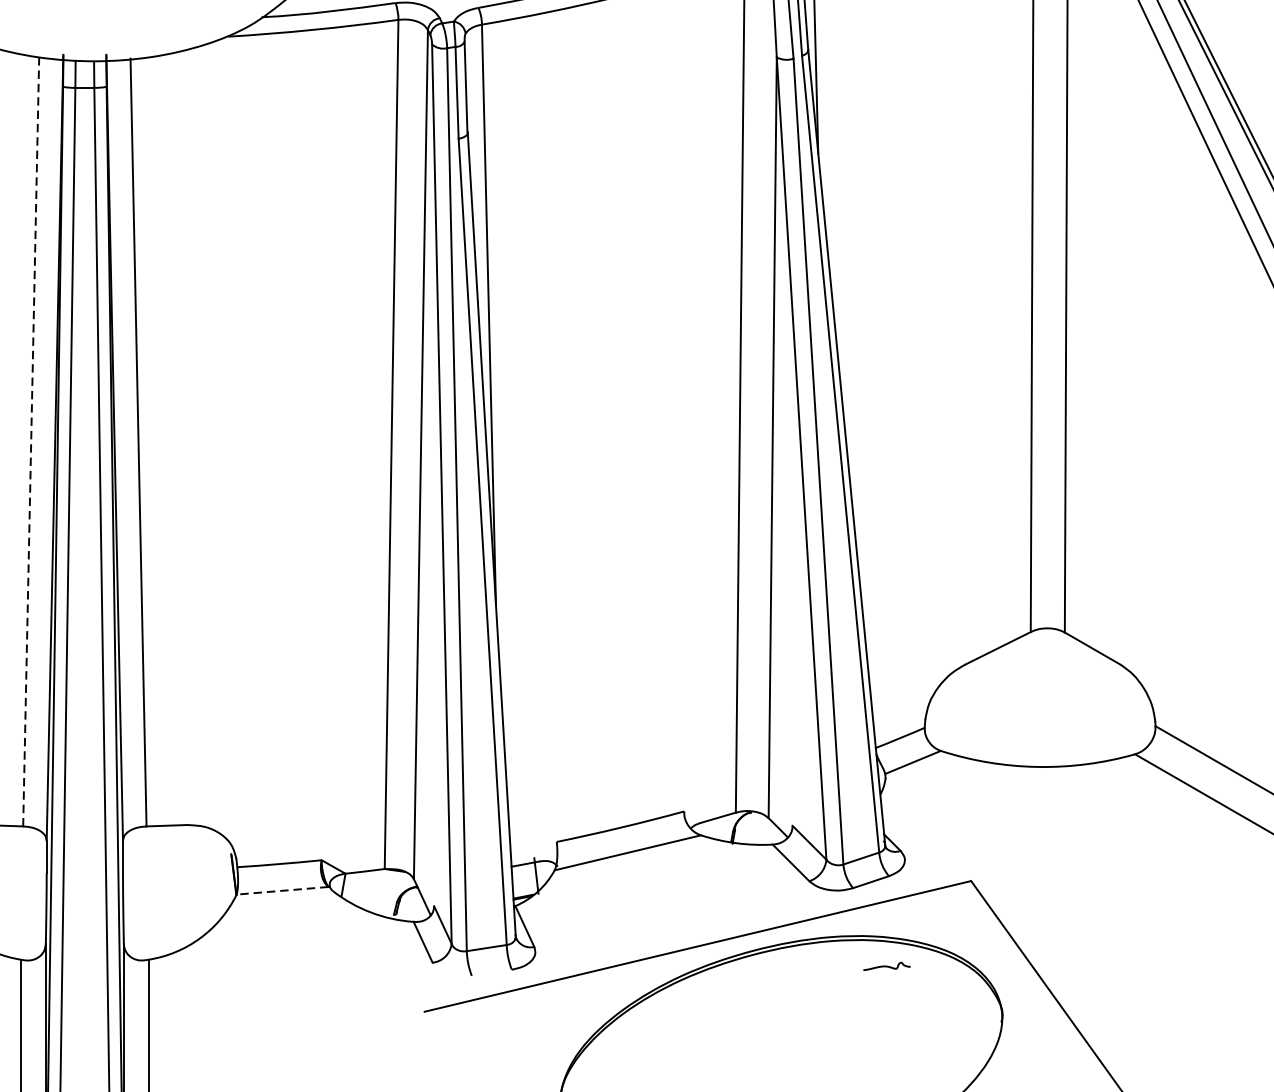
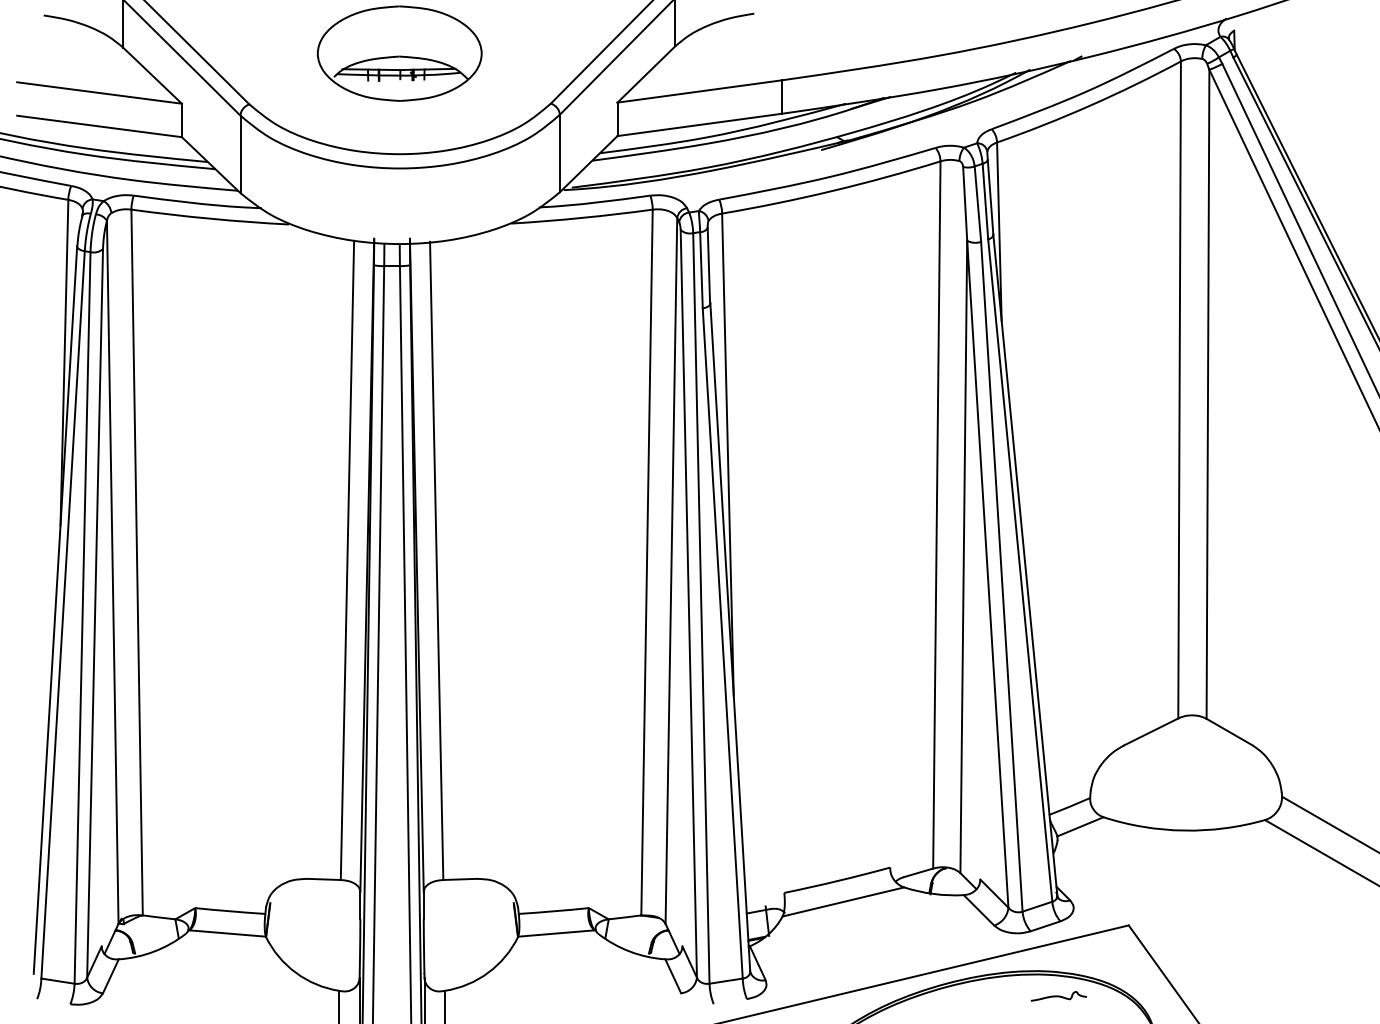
line: (31, 442) -> (347, 560), dashed -> solid
line: (281, 890) -> (555, 933), dashed -> solid
part: (886, 966) -> (1058, 996), size x1.43

